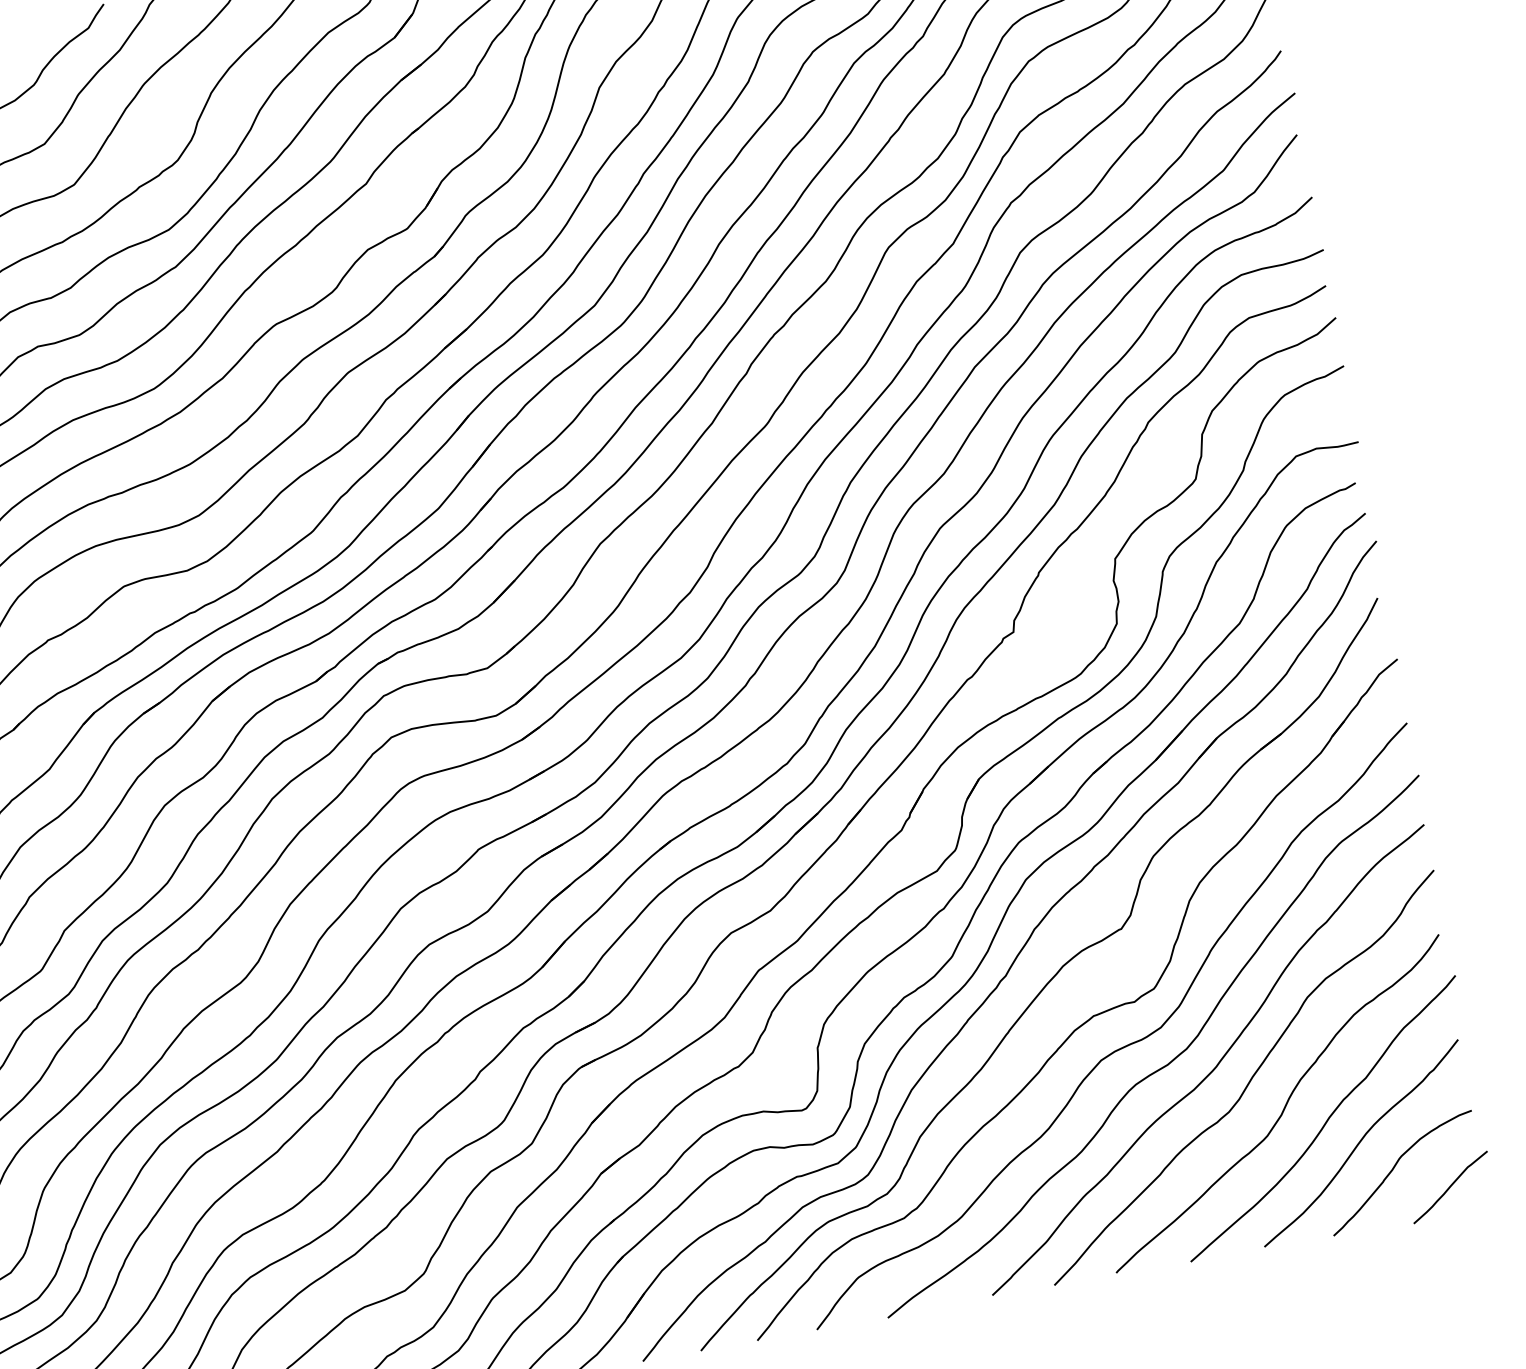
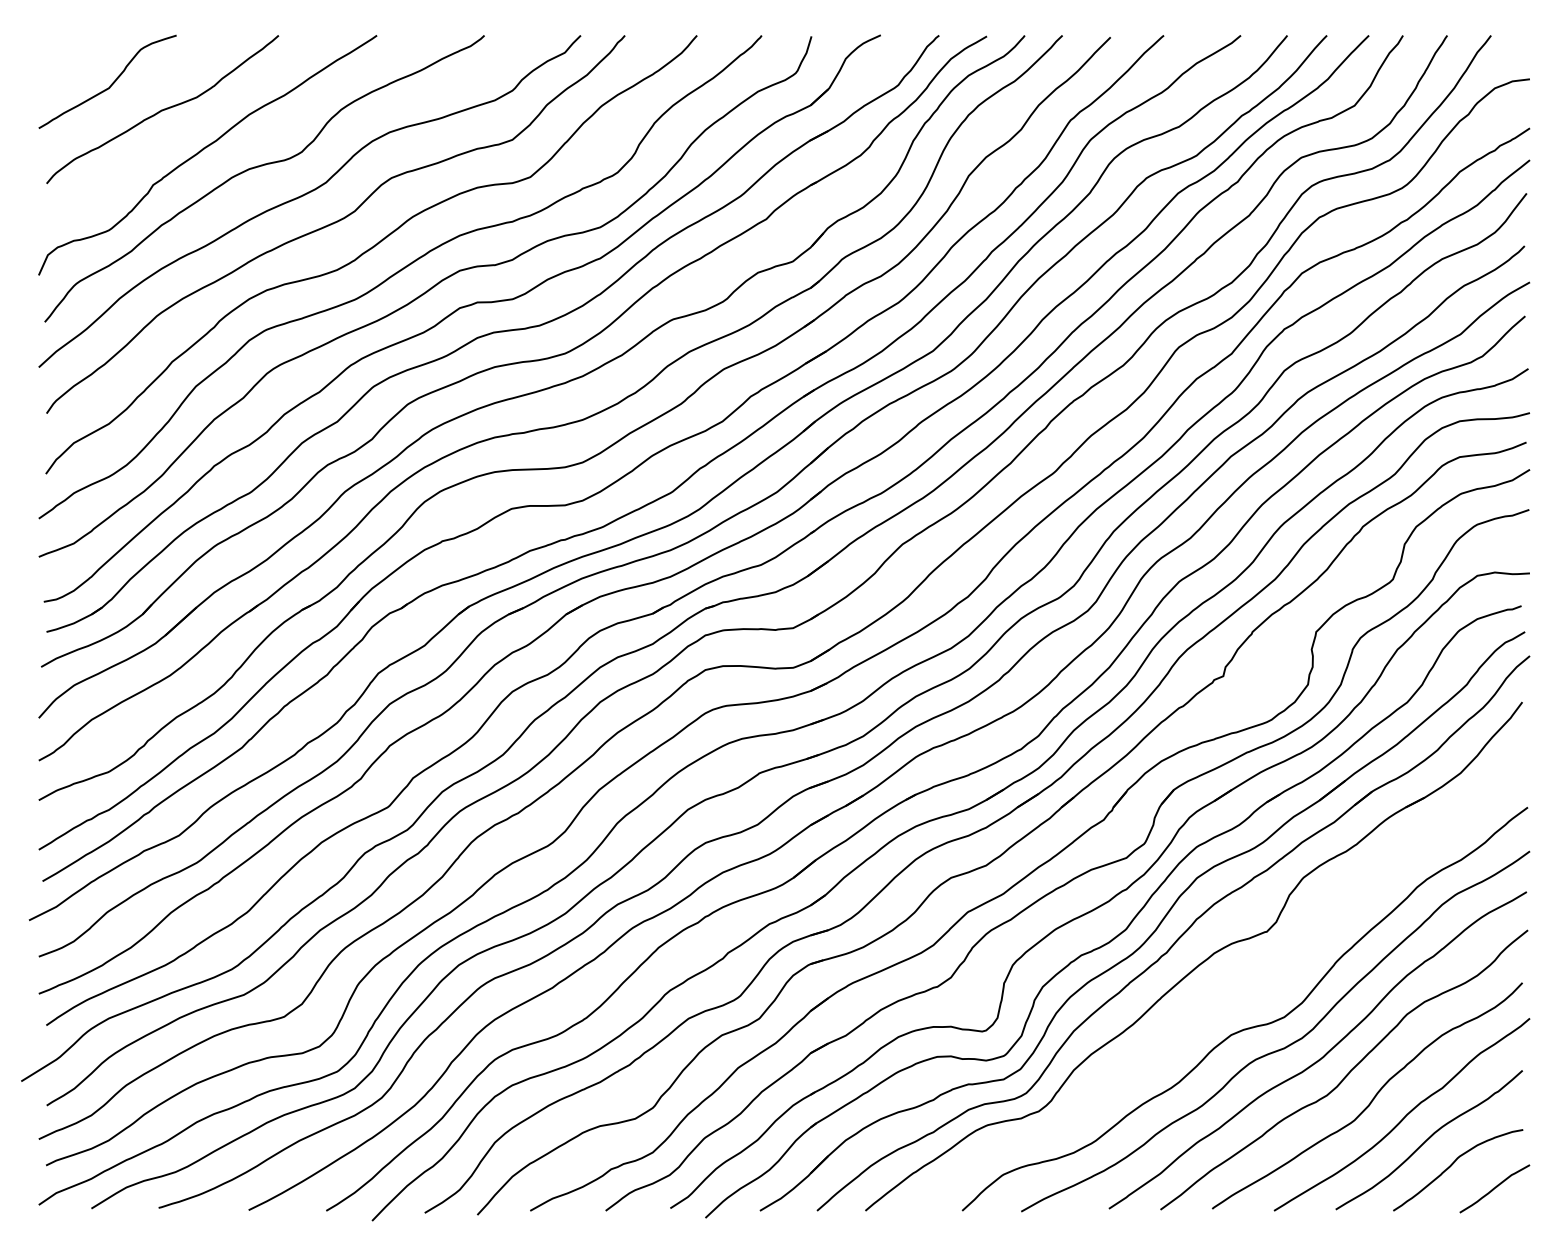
part: (1089, 1017) -> (1228, 998), removed

